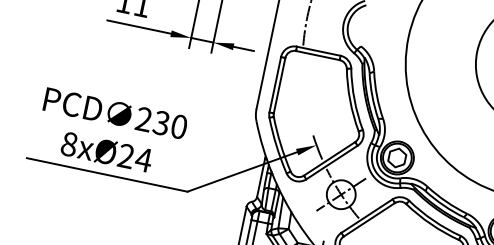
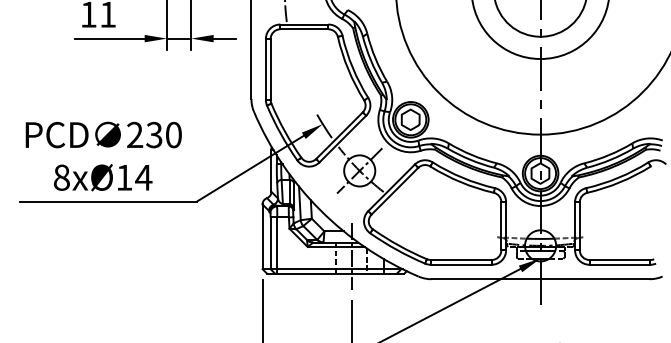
text: (126, 156) -> (124, 177), 8xØ24 -> 8xØ14

